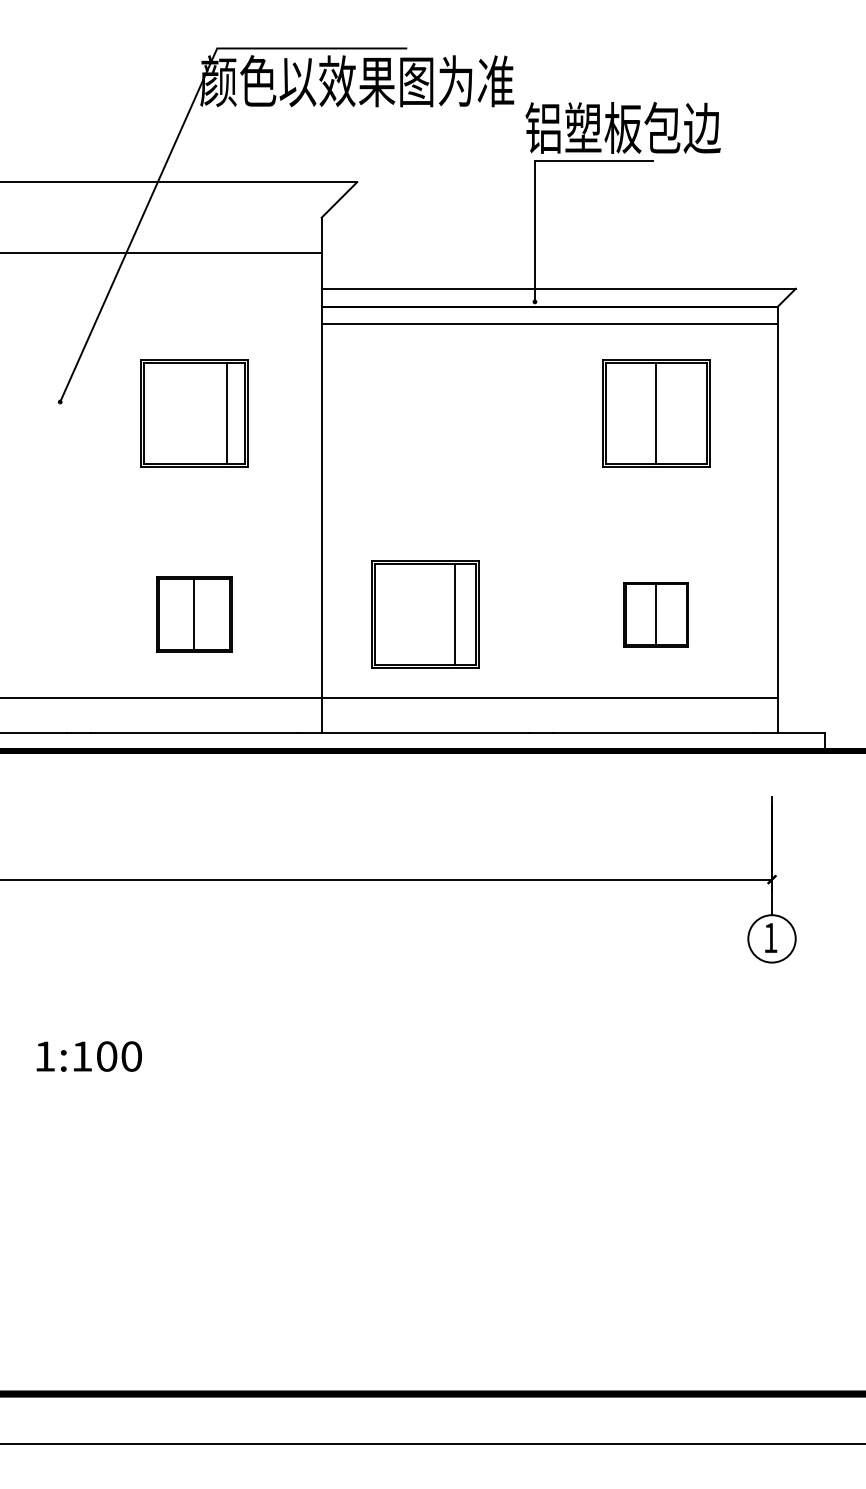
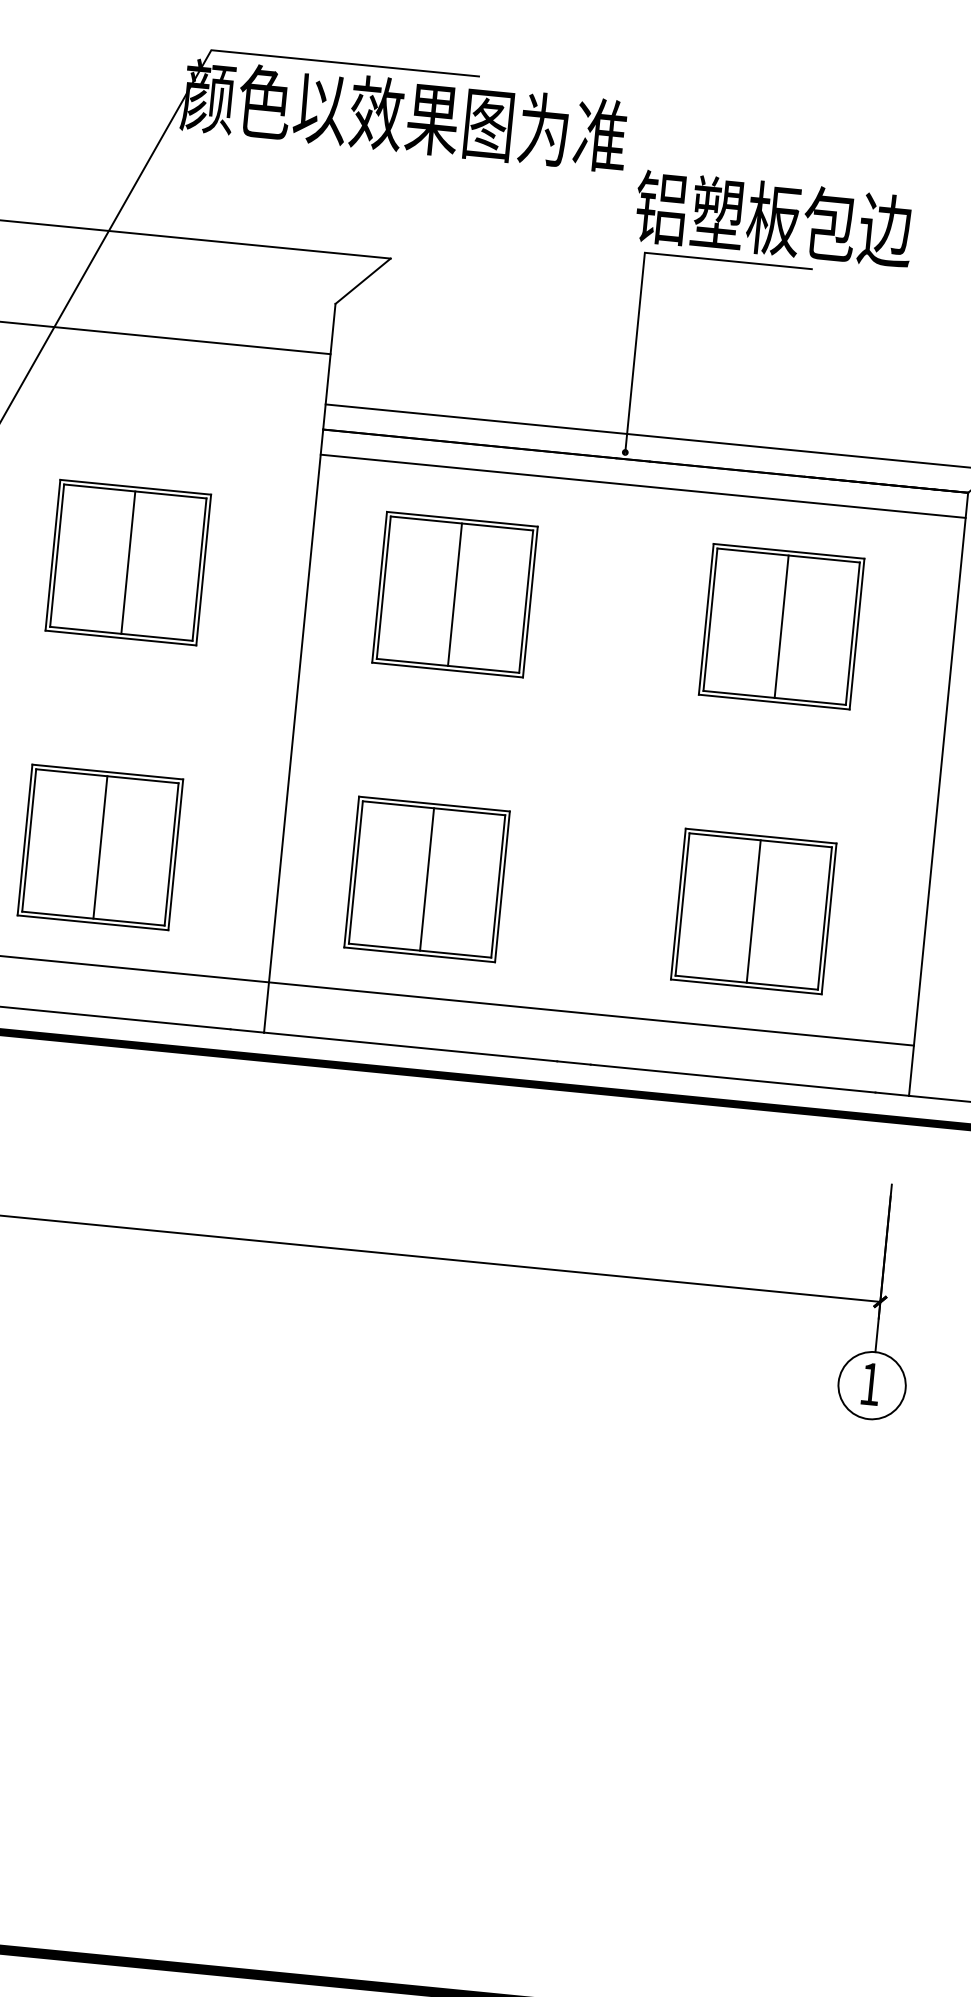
line: (227, 412) -> (128, 561), moved
part: (425, 413) -> (455, 595), added
part: (194, 614) -> (100, 847), size x1.43
line: (455, 614) -> (427, 879), moved
part: (656, 614) -> (753, 911), size x1.67

